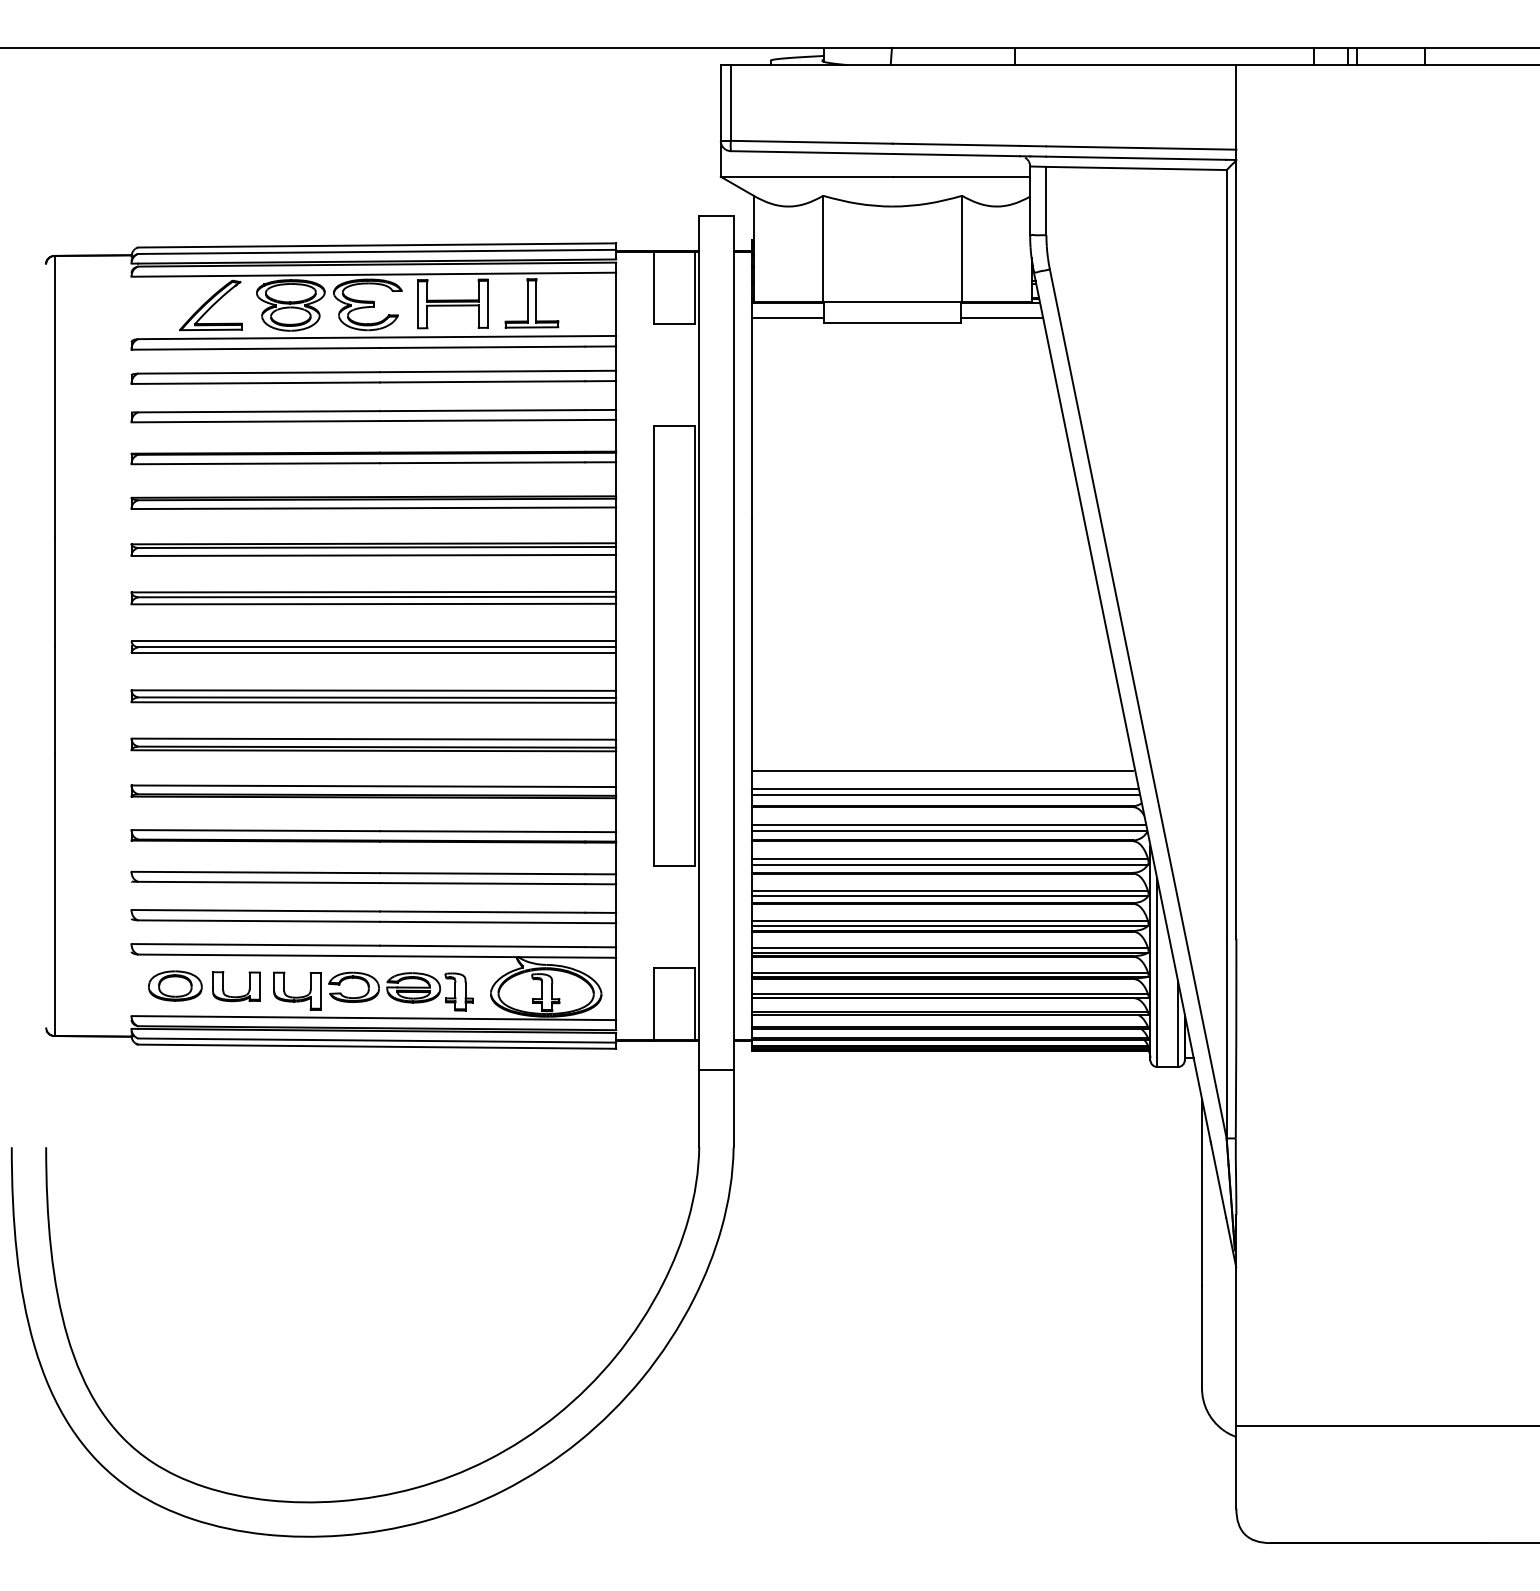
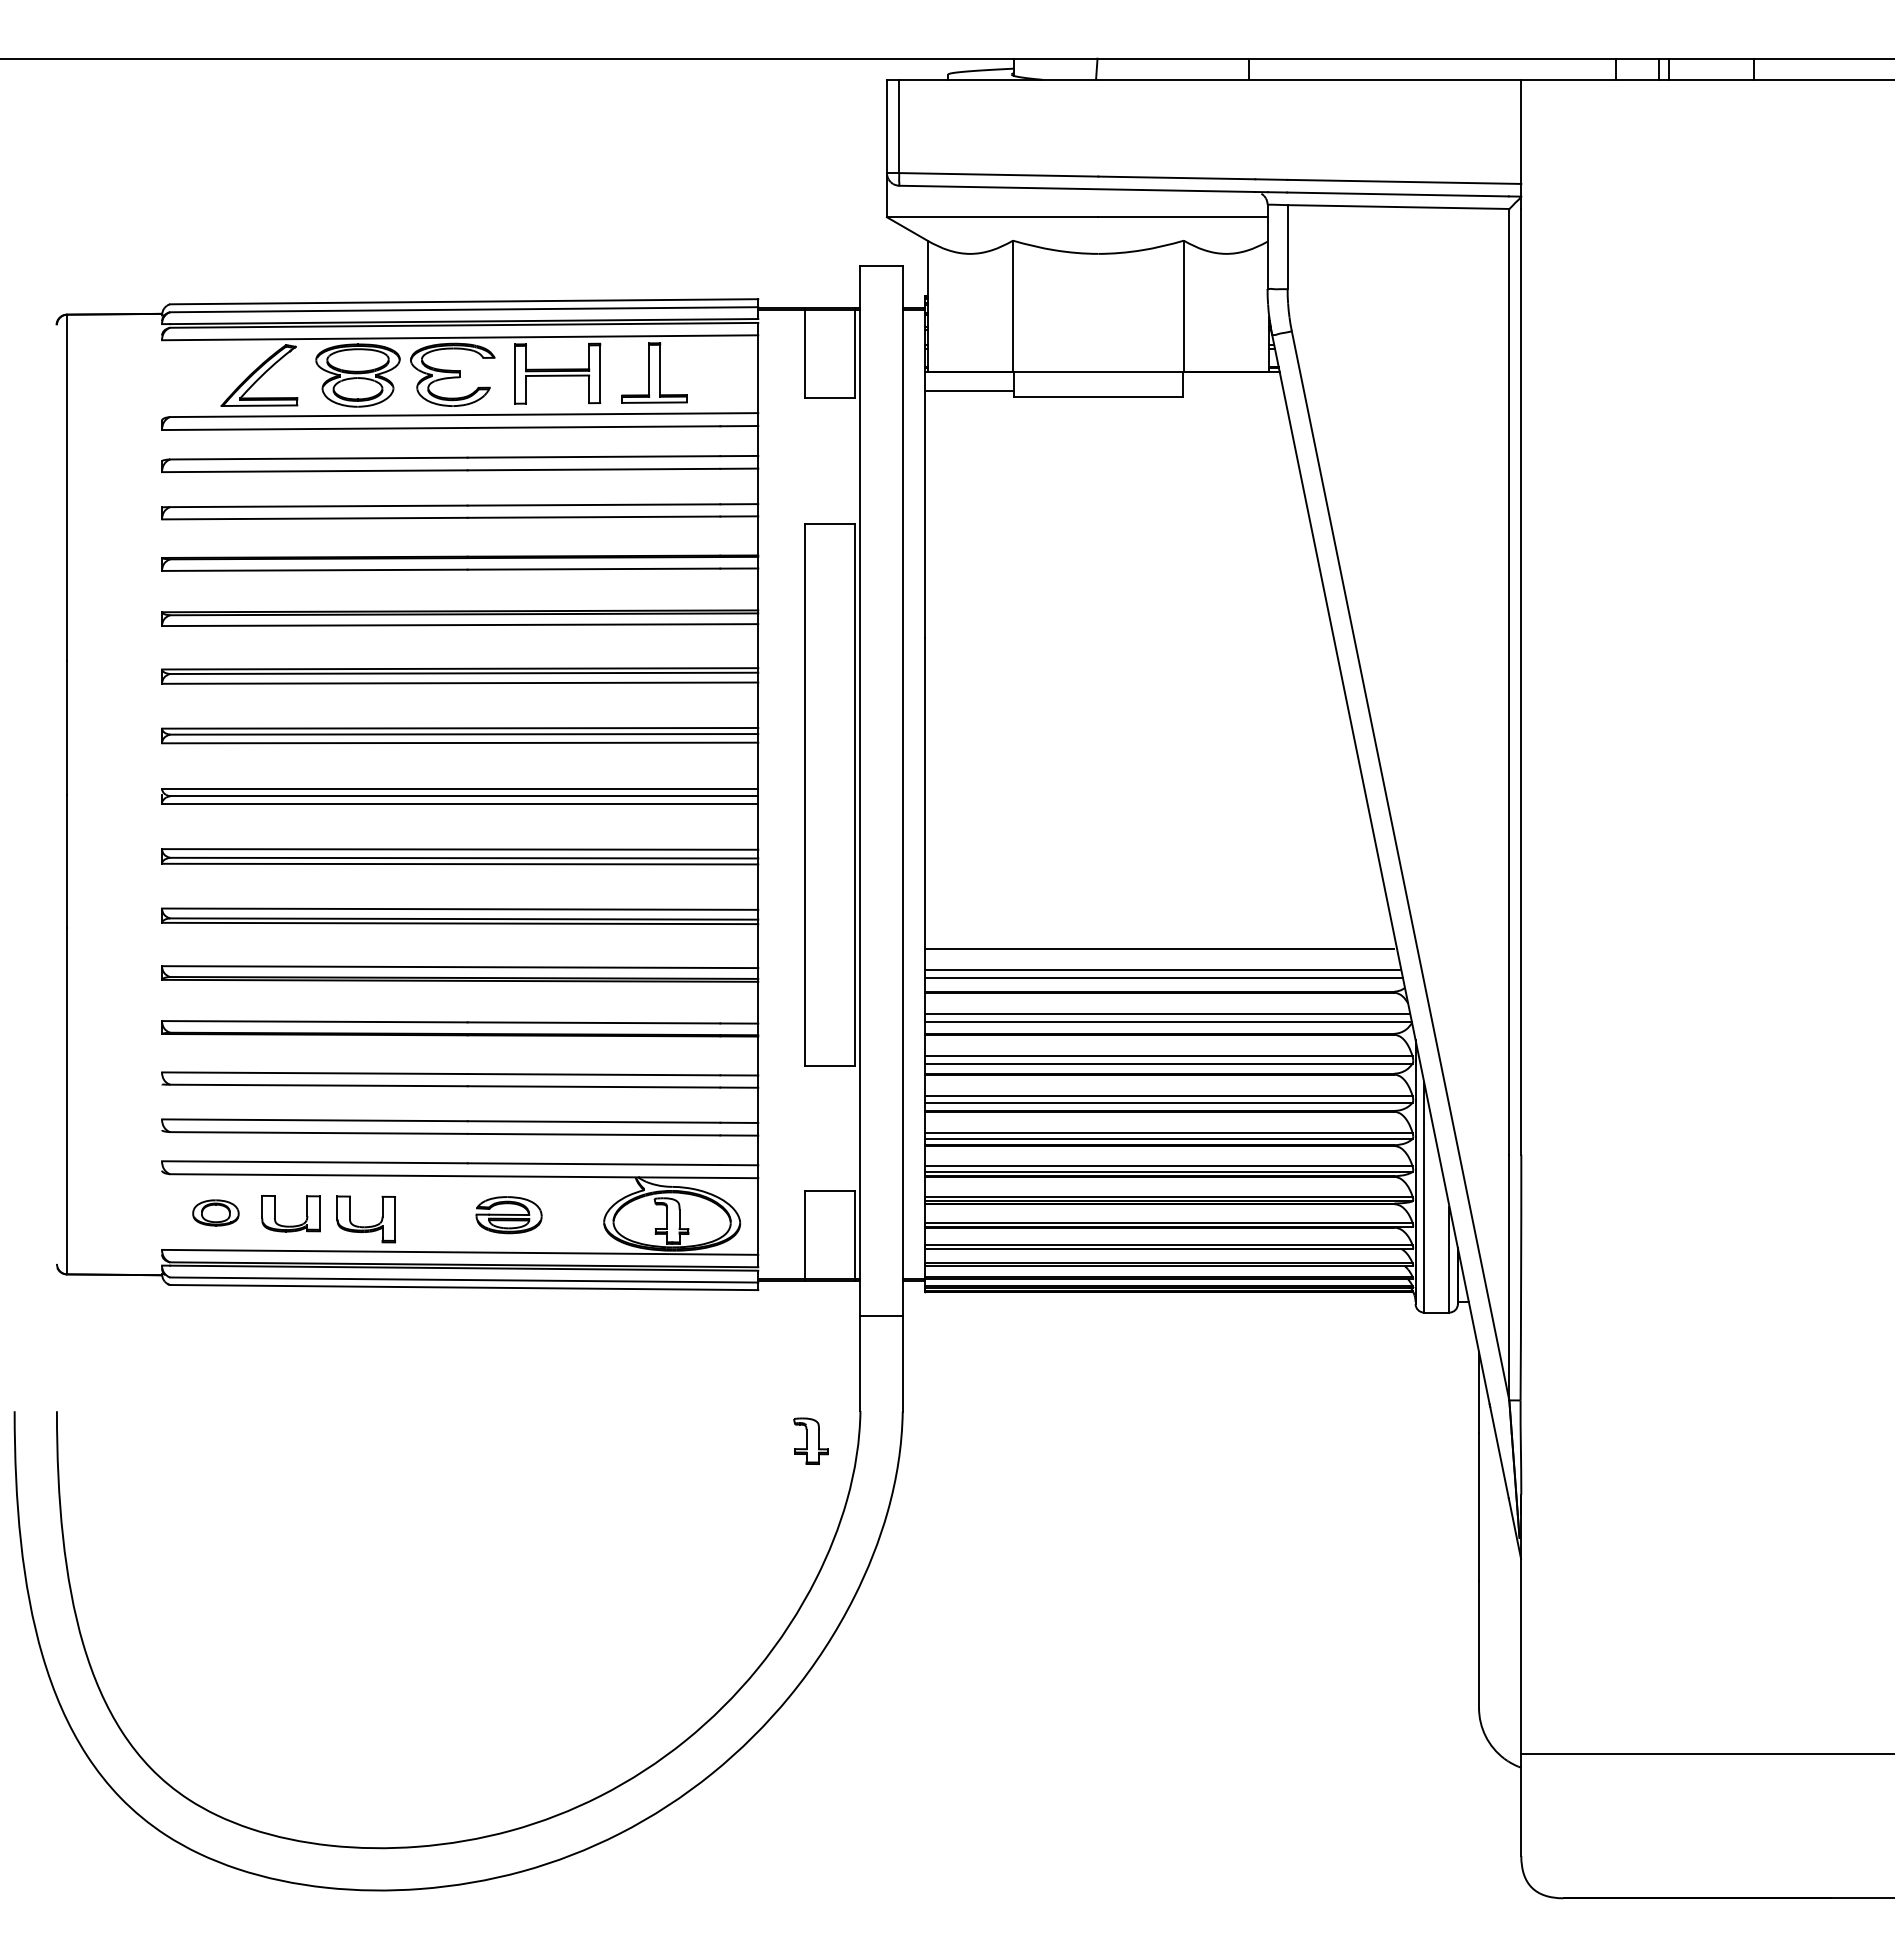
line: (1002, 317) -> (1233, 390), removed
part: (353, 978) -> (435, 1203), removed
part: (175, 985) -> (215, 1212), size x0.7
part: (458, 991) -> (810, 1440), moved

